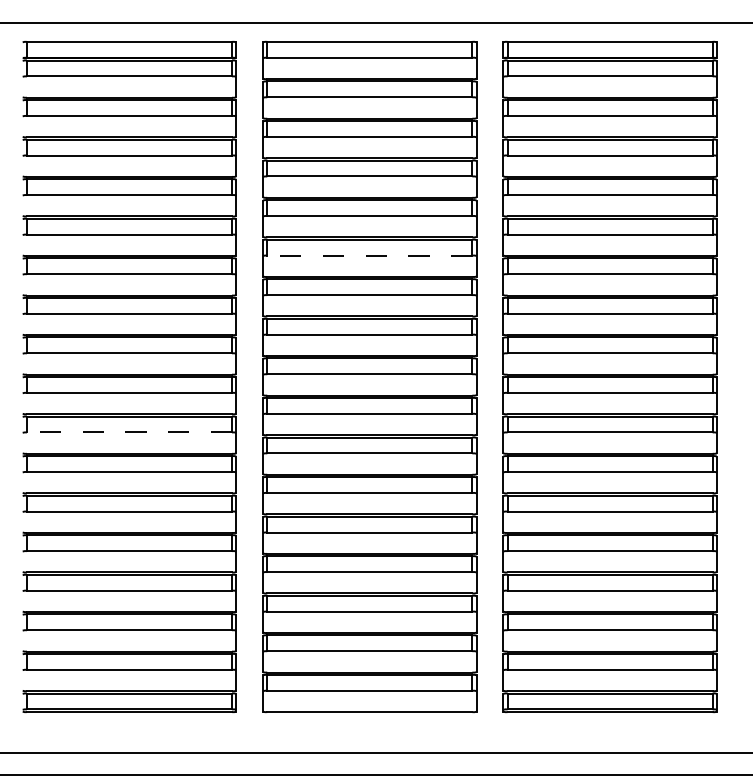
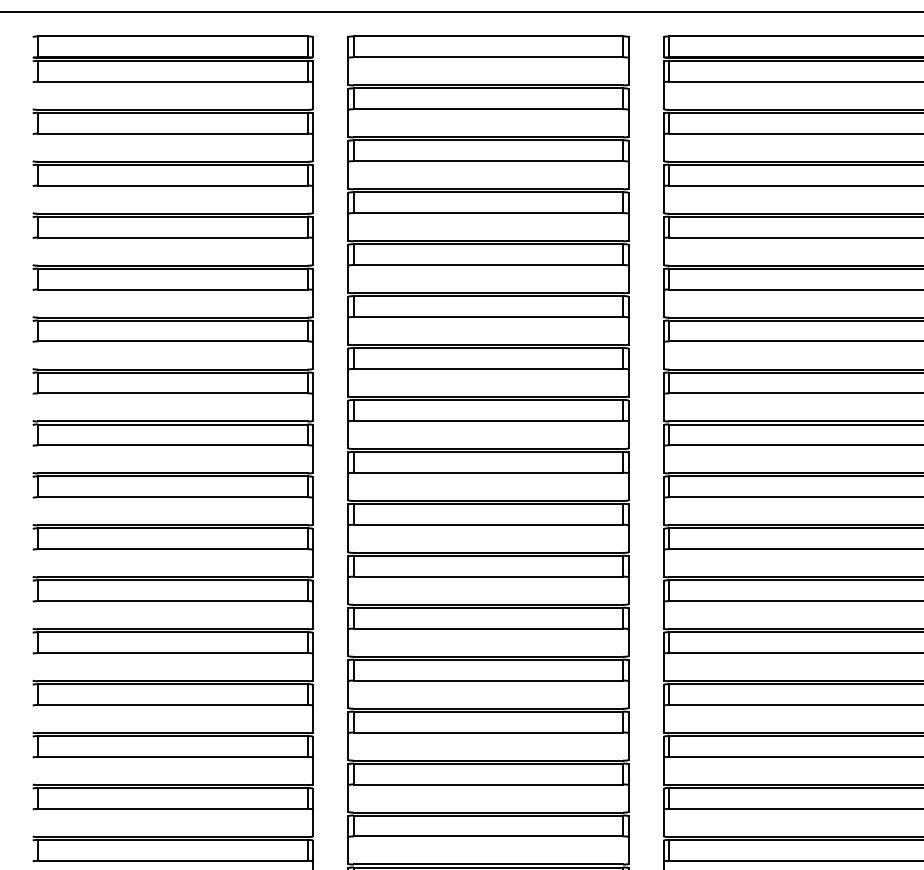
line: (369, 255) -> (488, 316), dashed -> solid
line: (129, 432) -> (172, 549), dashed -> solid

